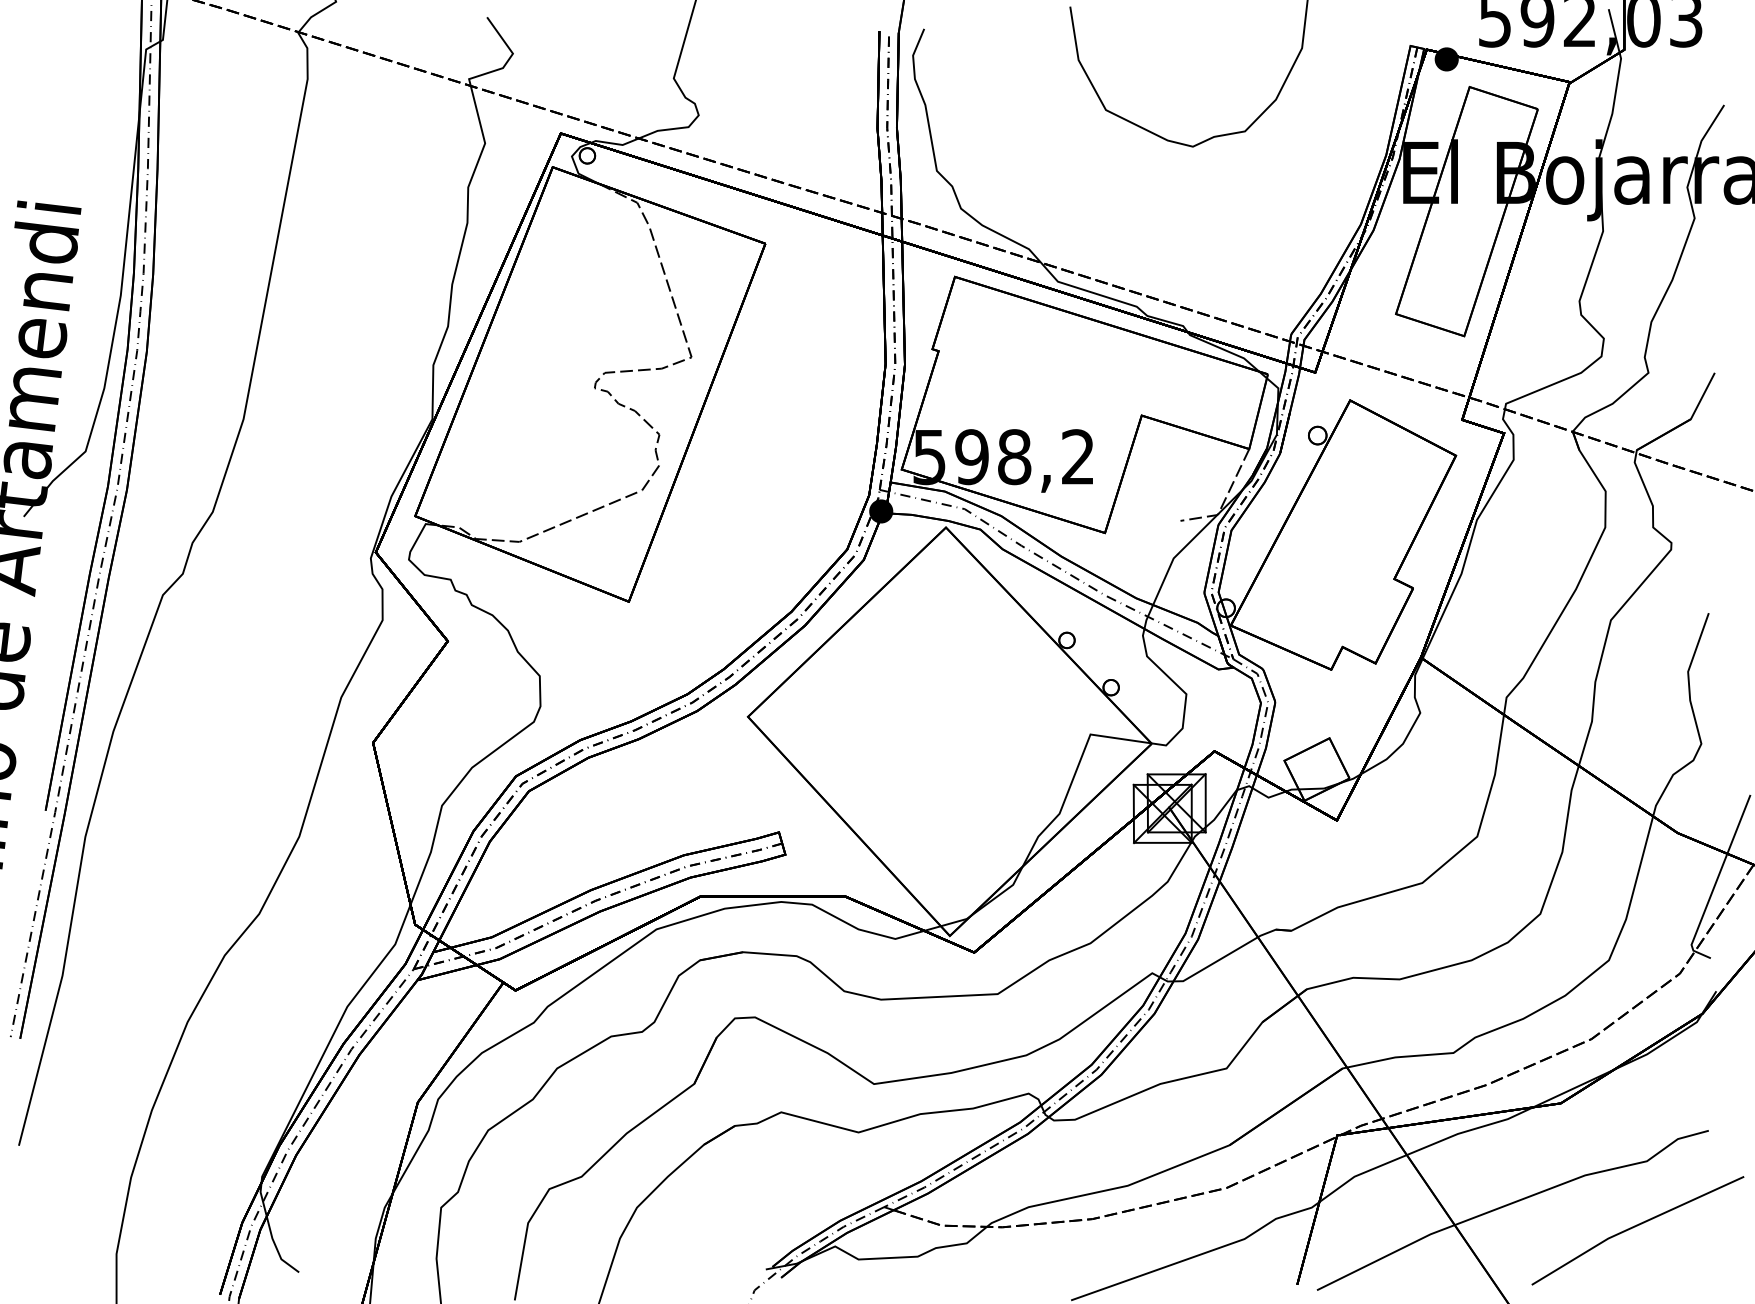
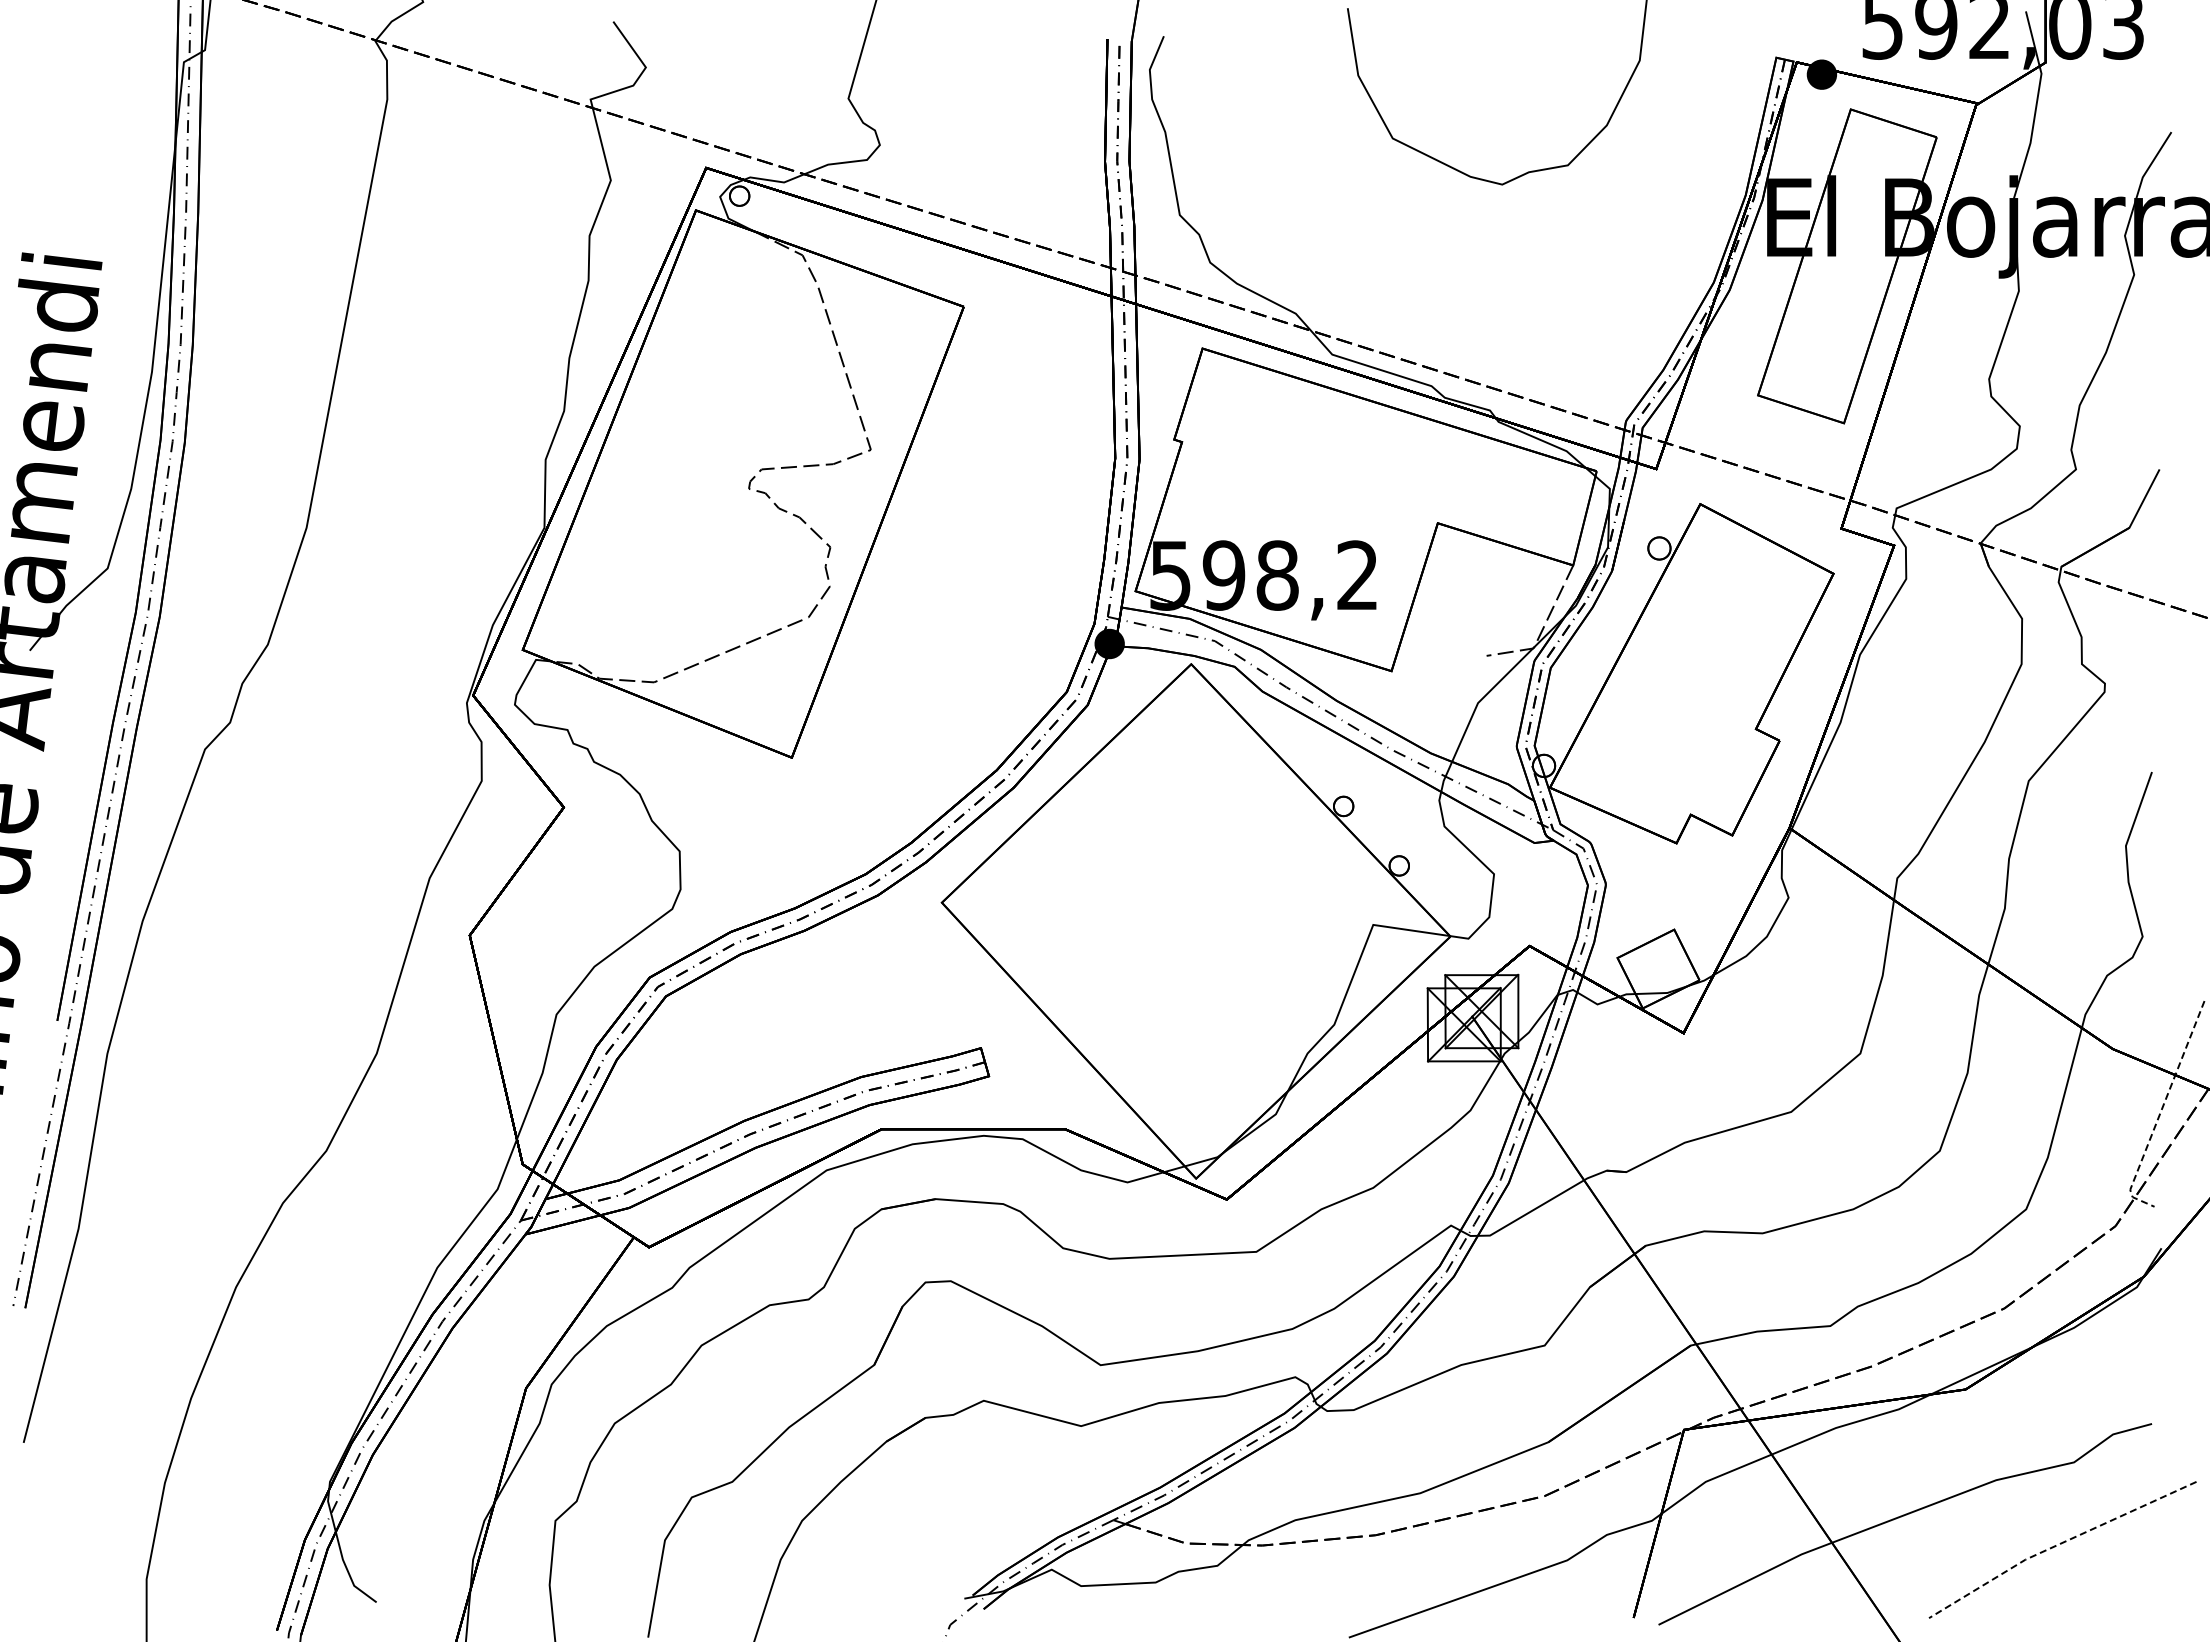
line: (1715, 882) -> (2160, 1111), solid -> dashed
line: (1635, 1226) -> (2059, 1544), solid -> dashed

